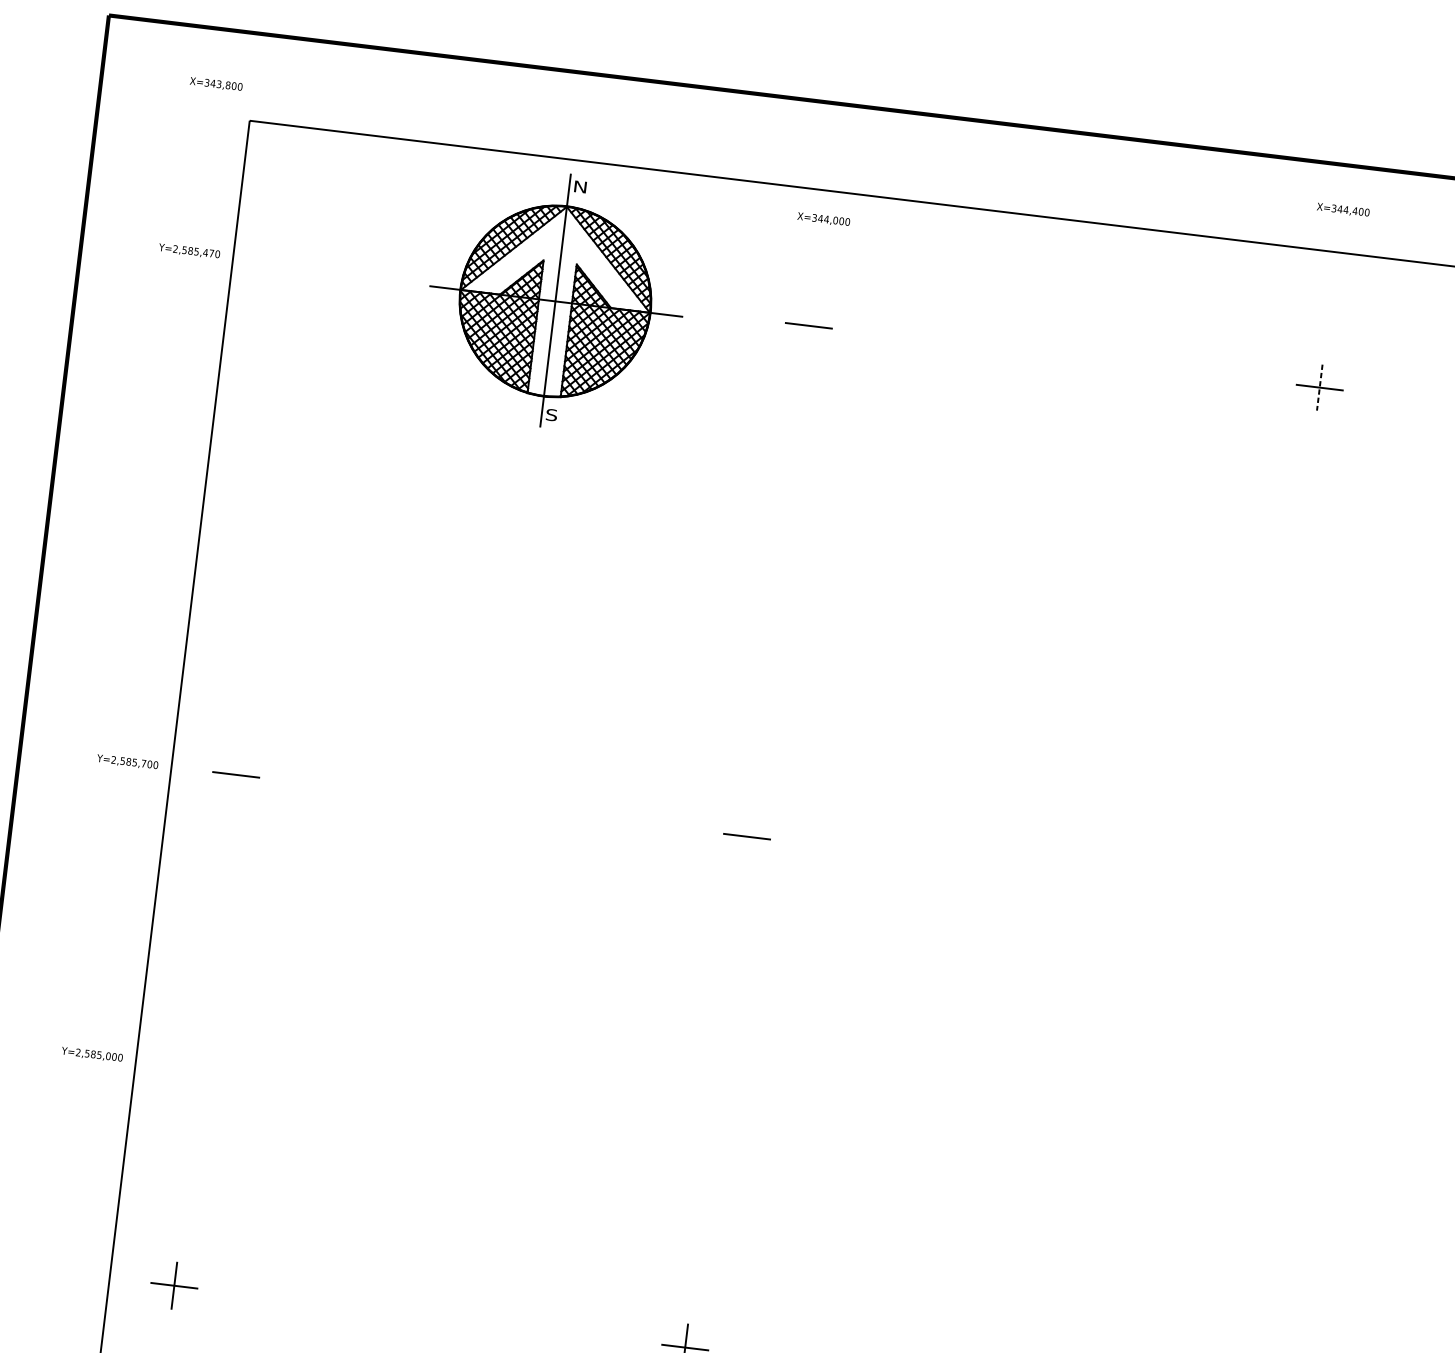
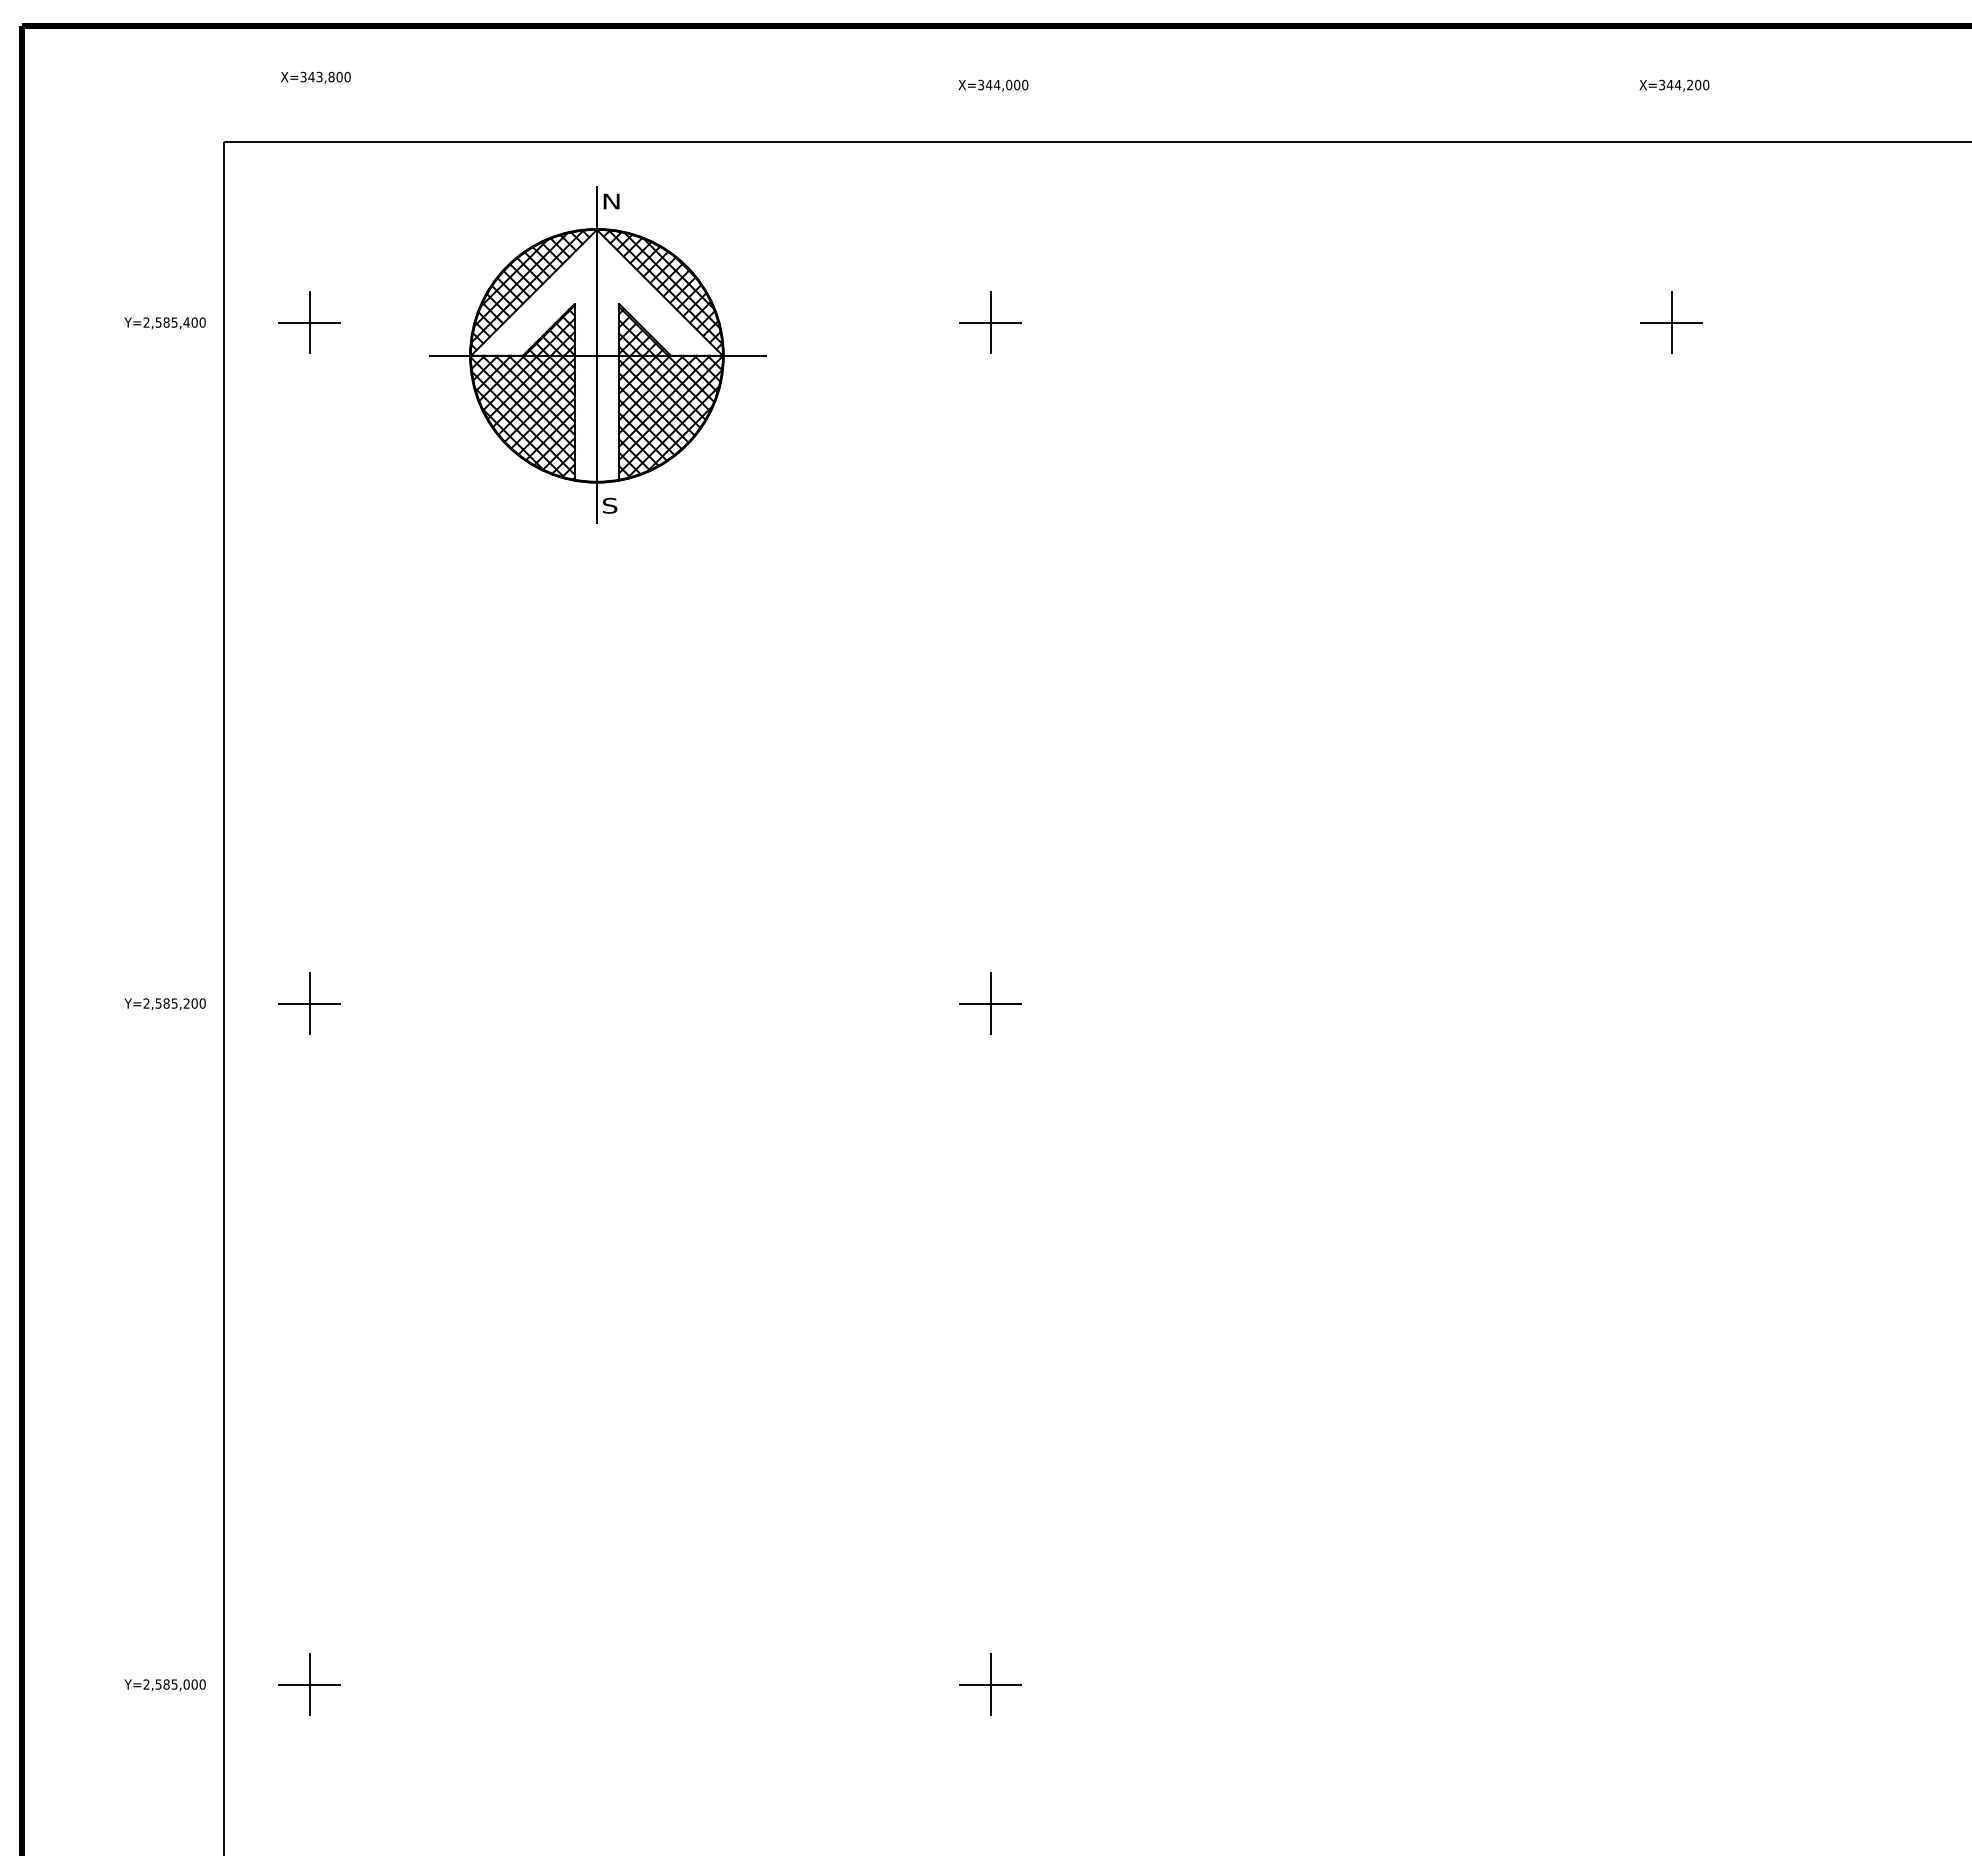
text: (216, 84) -> (315, 77), moved
text: (1354, 210) -> (1689, 84), X=344,400 -> X=344,200
text: (823, 219) -> (993, 85), moved
text: (211, 253) -> (194, 322), Y=2,585,470 -> Y=2,585,400
part: (297, 263) -> (309, 322), added
part: (556, 300) -> (597, 354), moved
line: (808, 325) -> (990, 322), added
line: (1319, 387) -> (1671, 322), dashed -> solid
text: (143, 763) -> (186, 1003), Y=2,585,700 -> Y=2,585,200
line: (236, 774) -> (309, 1003), added
line: (746, 836) -> (990, 1003), added
text: (91, 1054) -> (164, 1685), moved

